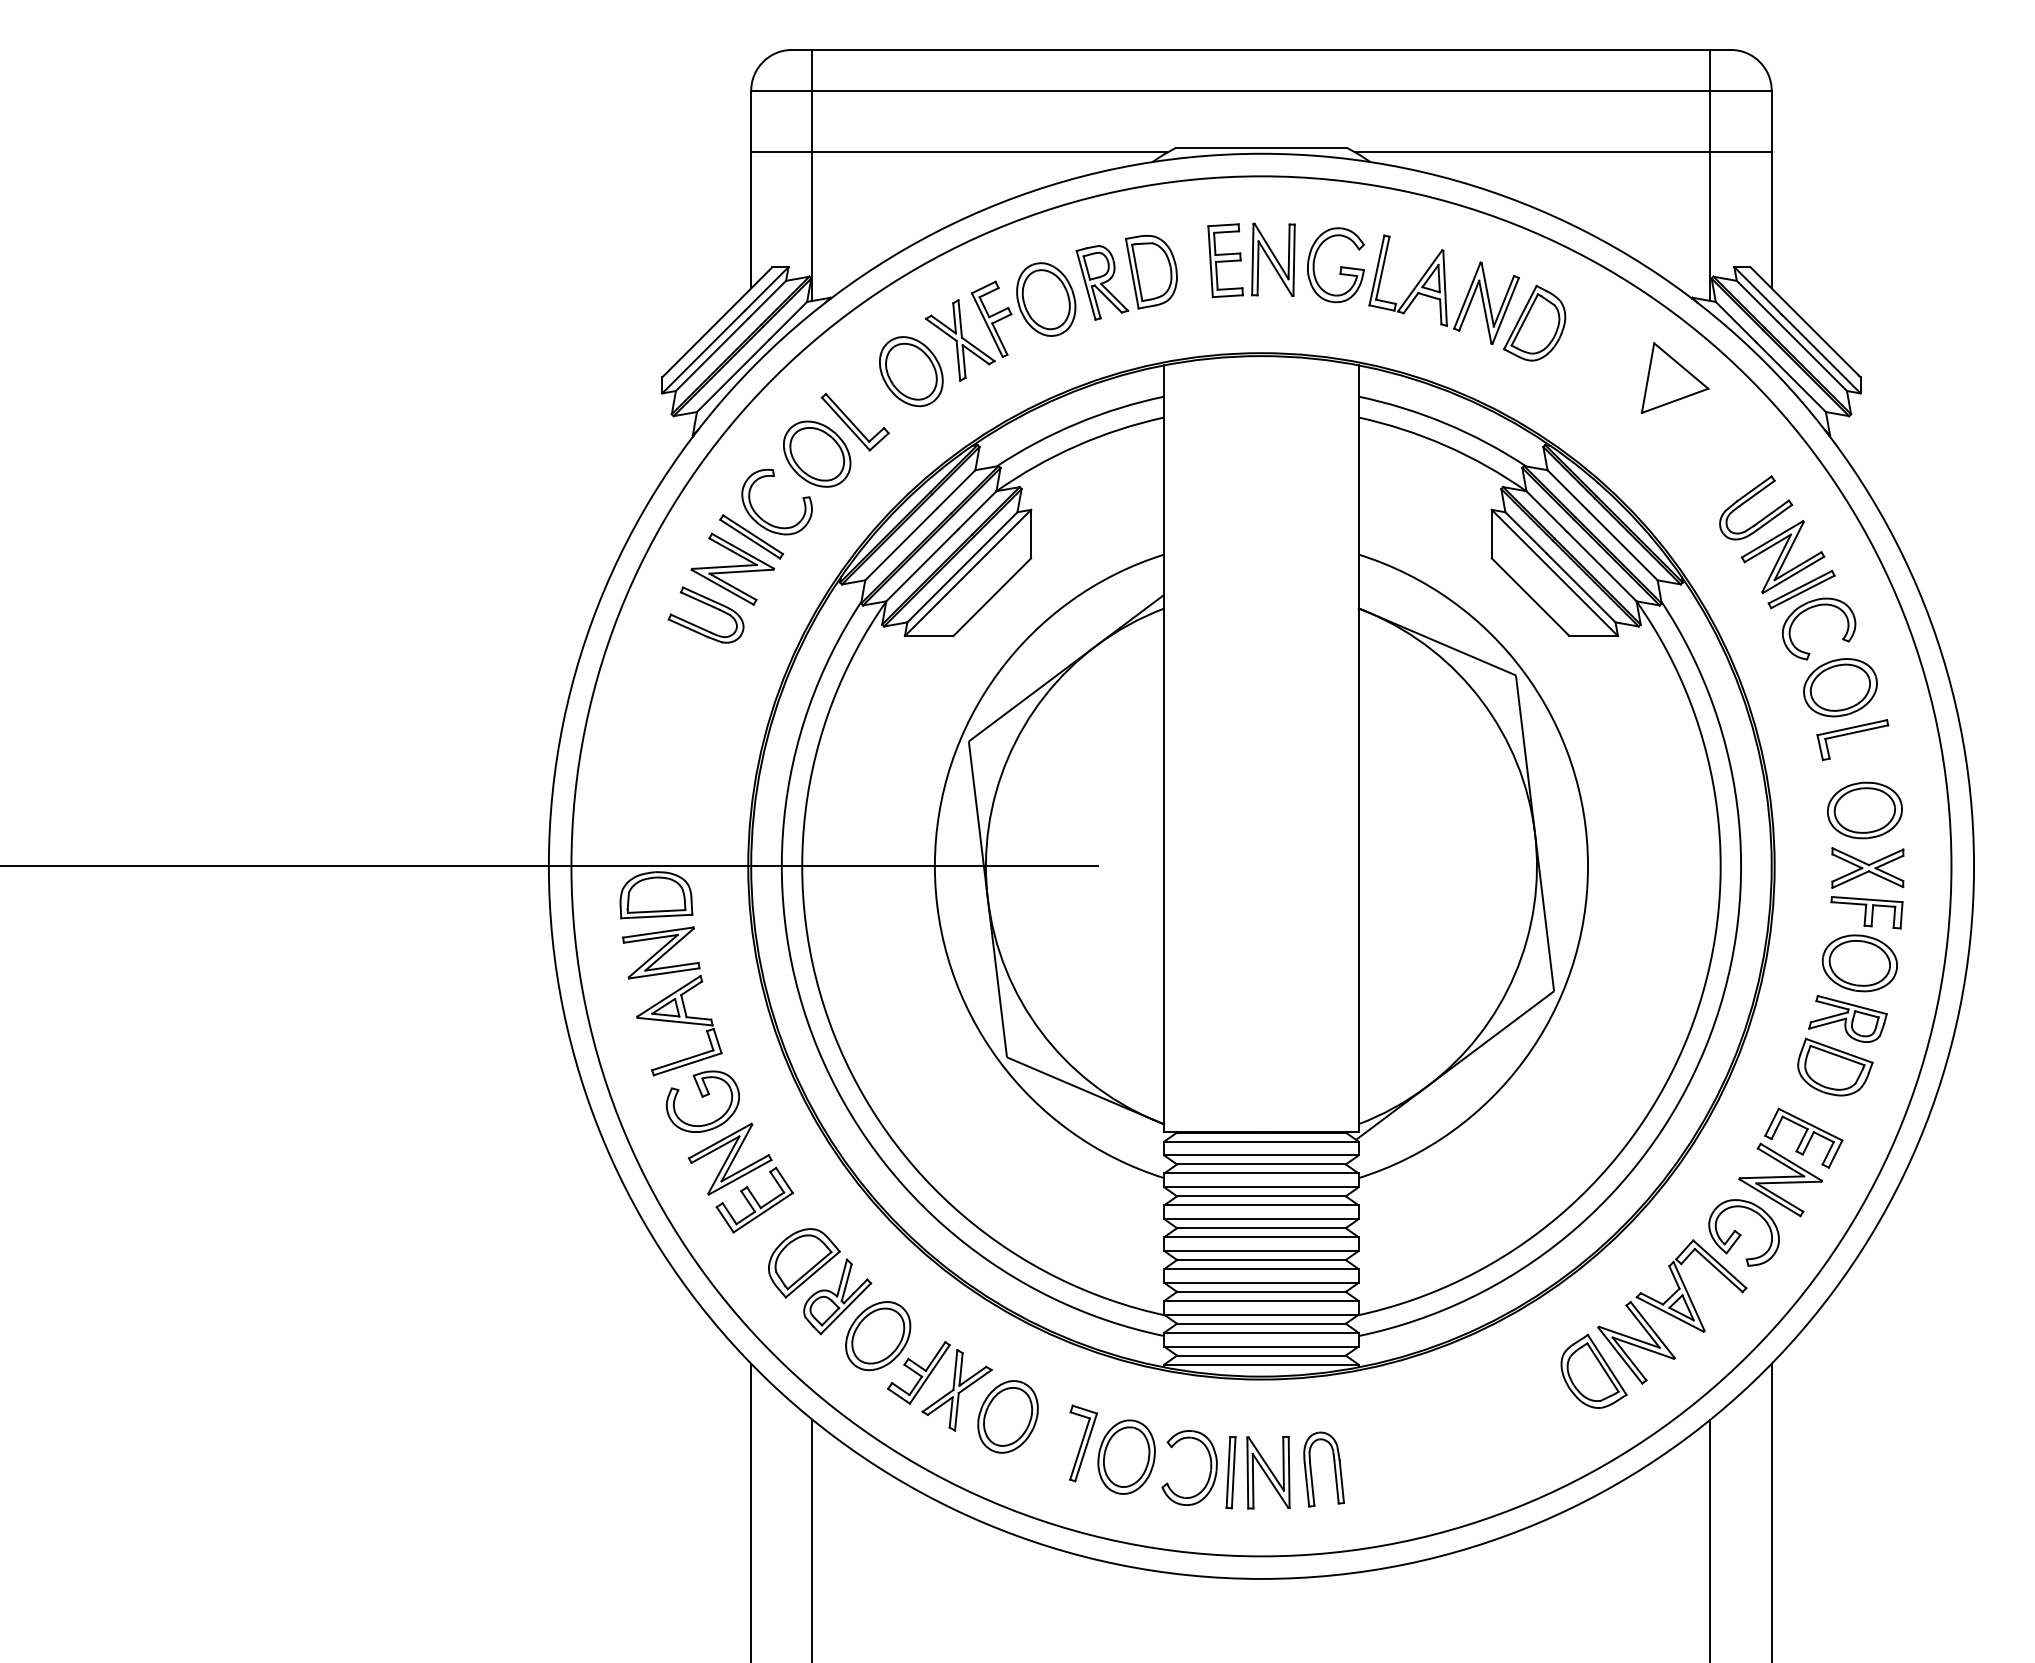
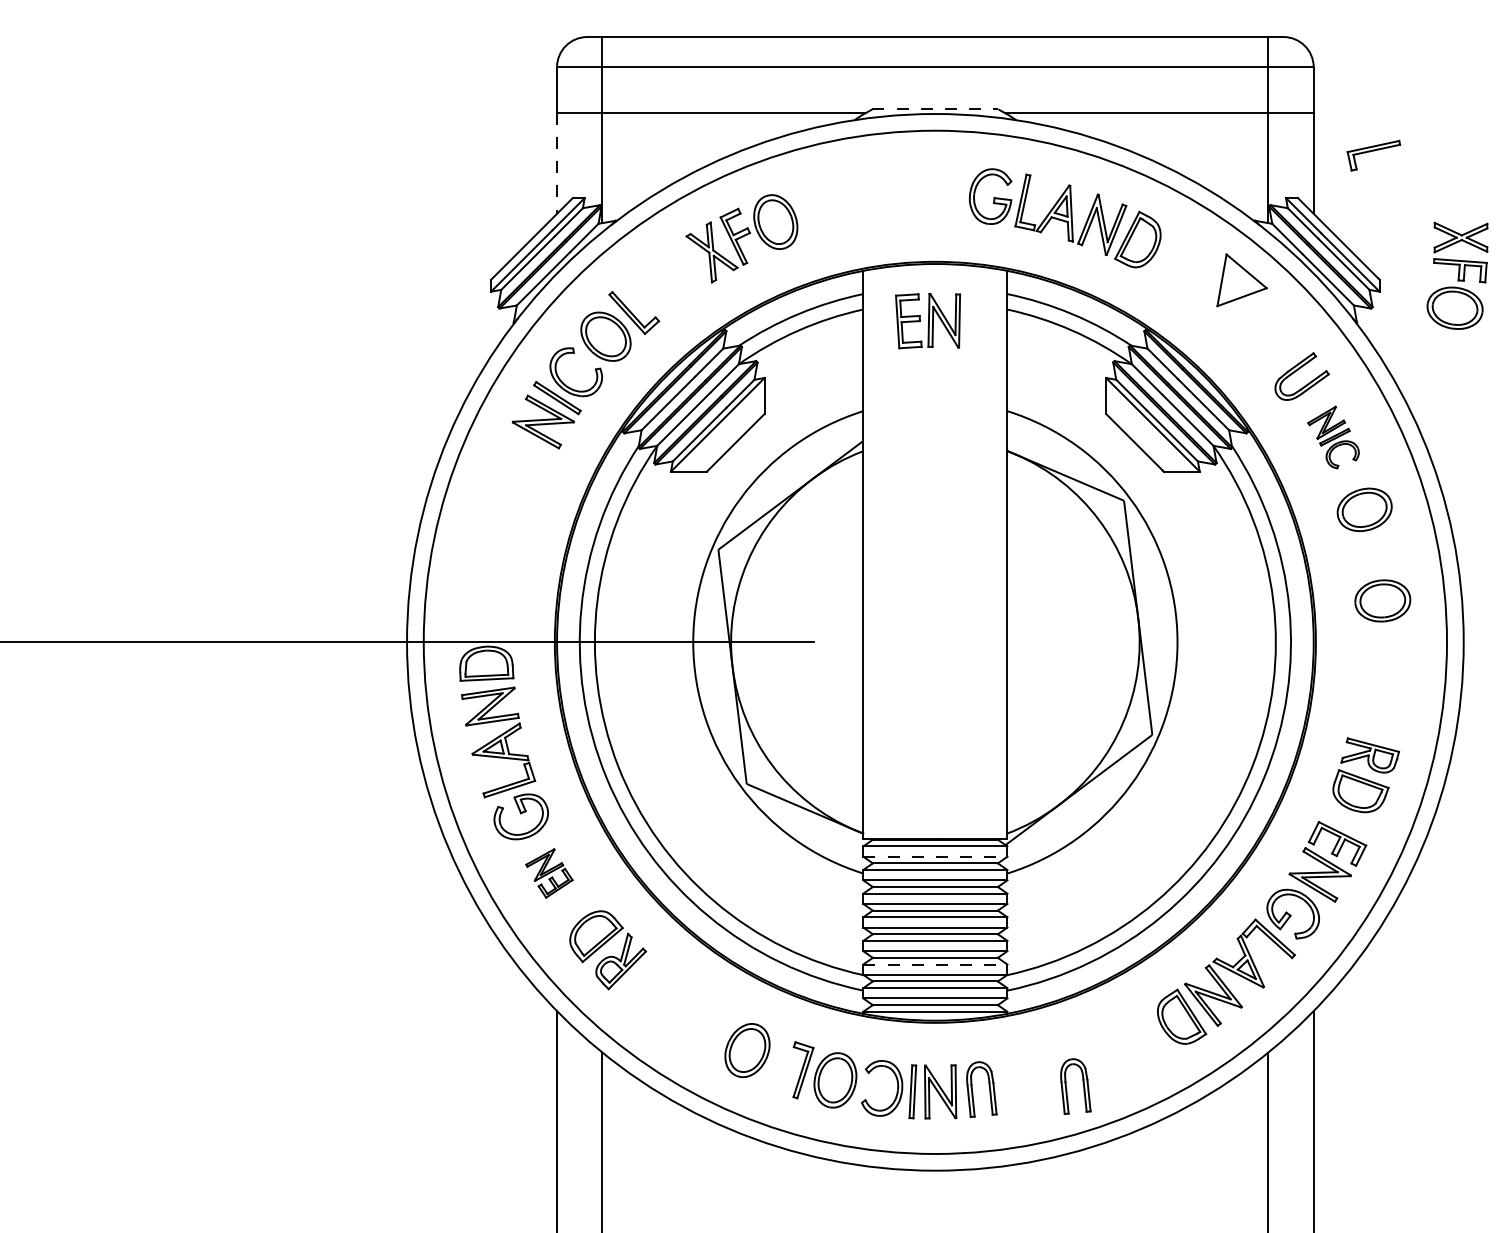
line: (1261, 147) -> (935, 109), solid -> dashed
line: (751, 220) -> (557, 163), solid -> dashed
part: (1252, 259) -> (928, 320), moved
part: (1126, 278) -> (835, 206), removed
part: (910, 371) -> (675, 275), removed
part: (1798, 590) -> (1333, 437), size x0.6
part: (708, 606) -> (525, 449), removed
part: (1852, 739) -> (1373, 155), moved
part: (1863, 919) -> (1457, 275), moved
line: (1261, 1155) -> (935, 856), solid -> dashed
part: (741, 1178) -> (549, 873), size x0.6
line: (1261, 1300) -> (935, 964), solid -> dashed
part: (919, 1365) -> (681, 1012), removed
part: (1459, 1461) -> (1082, 1083), added

